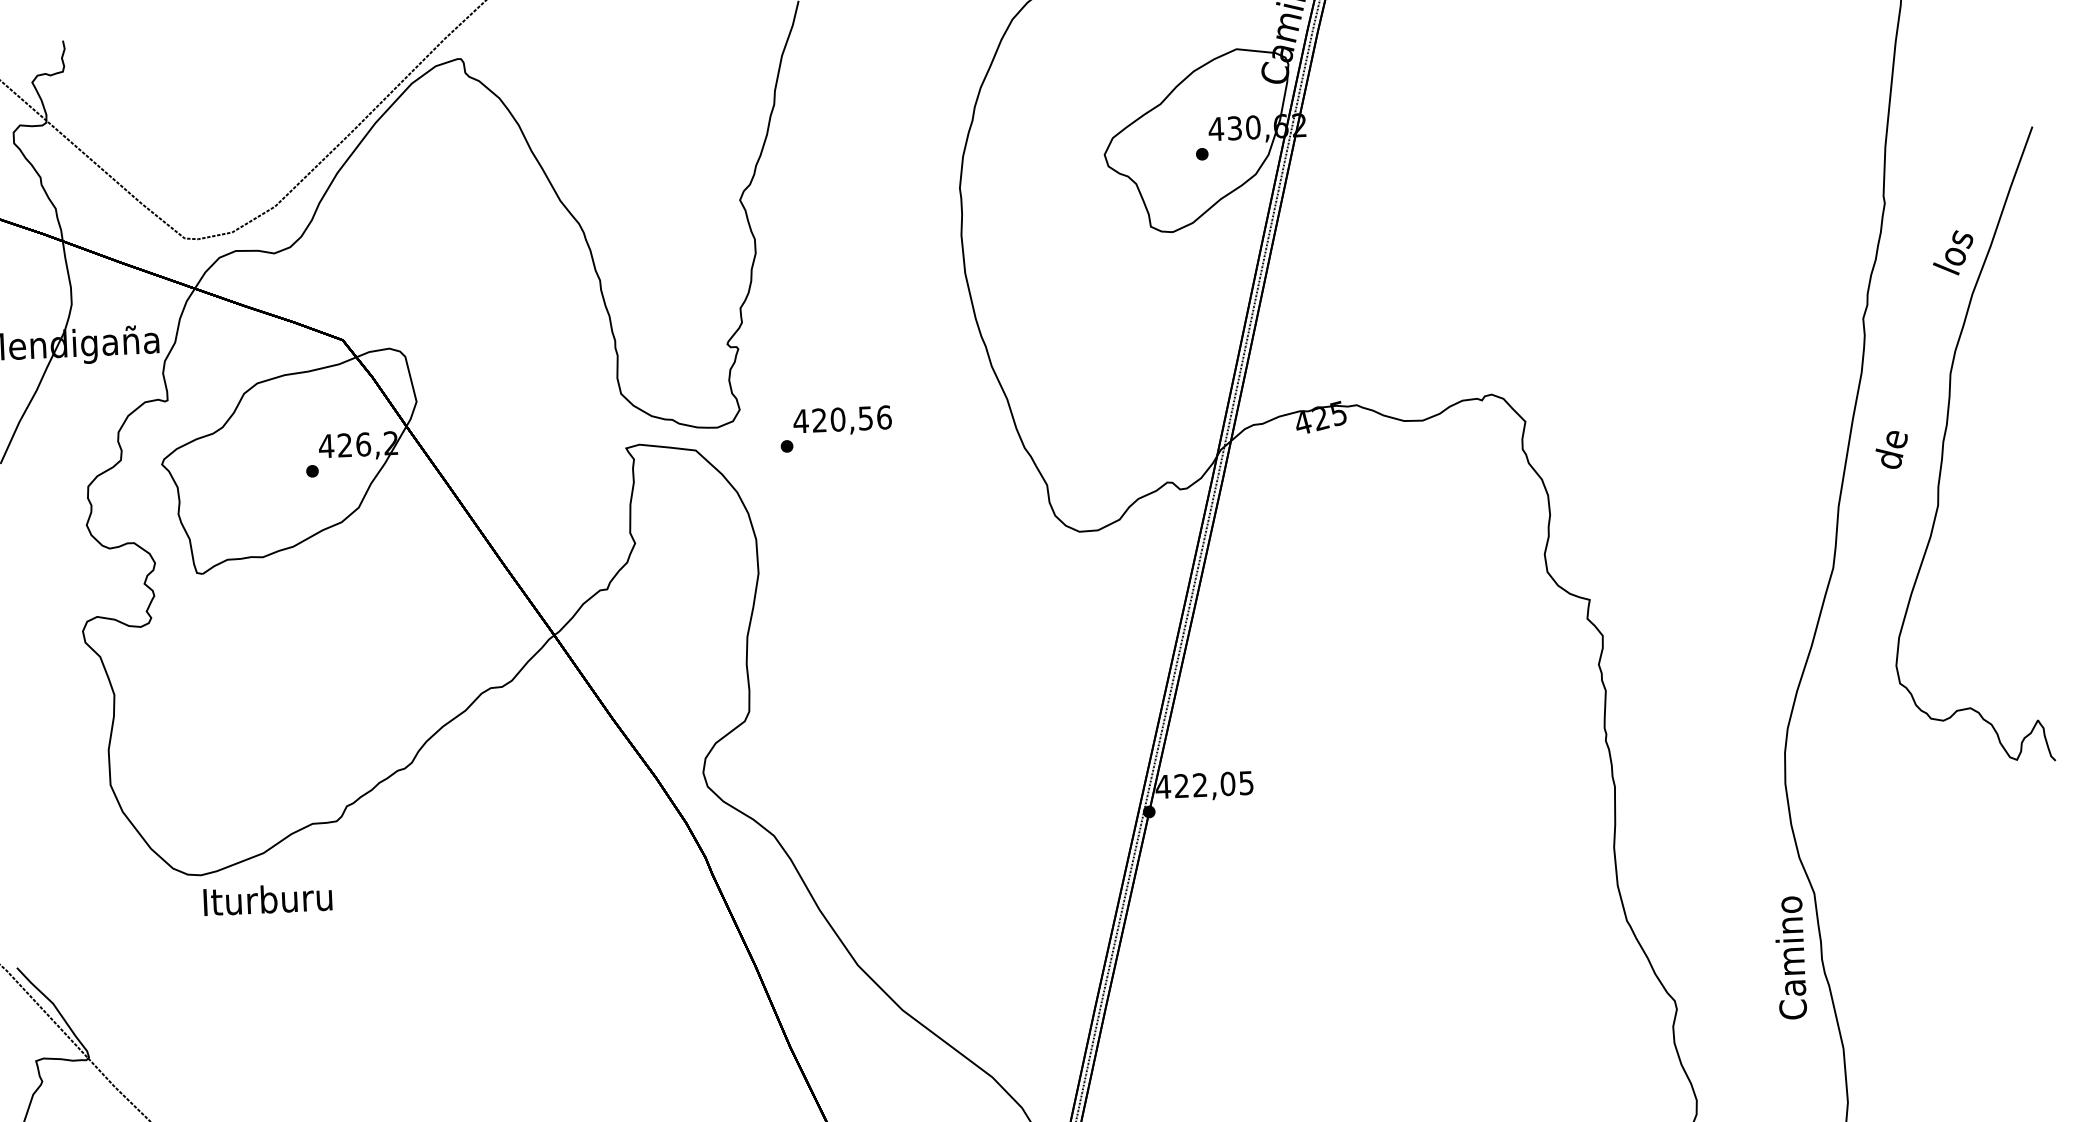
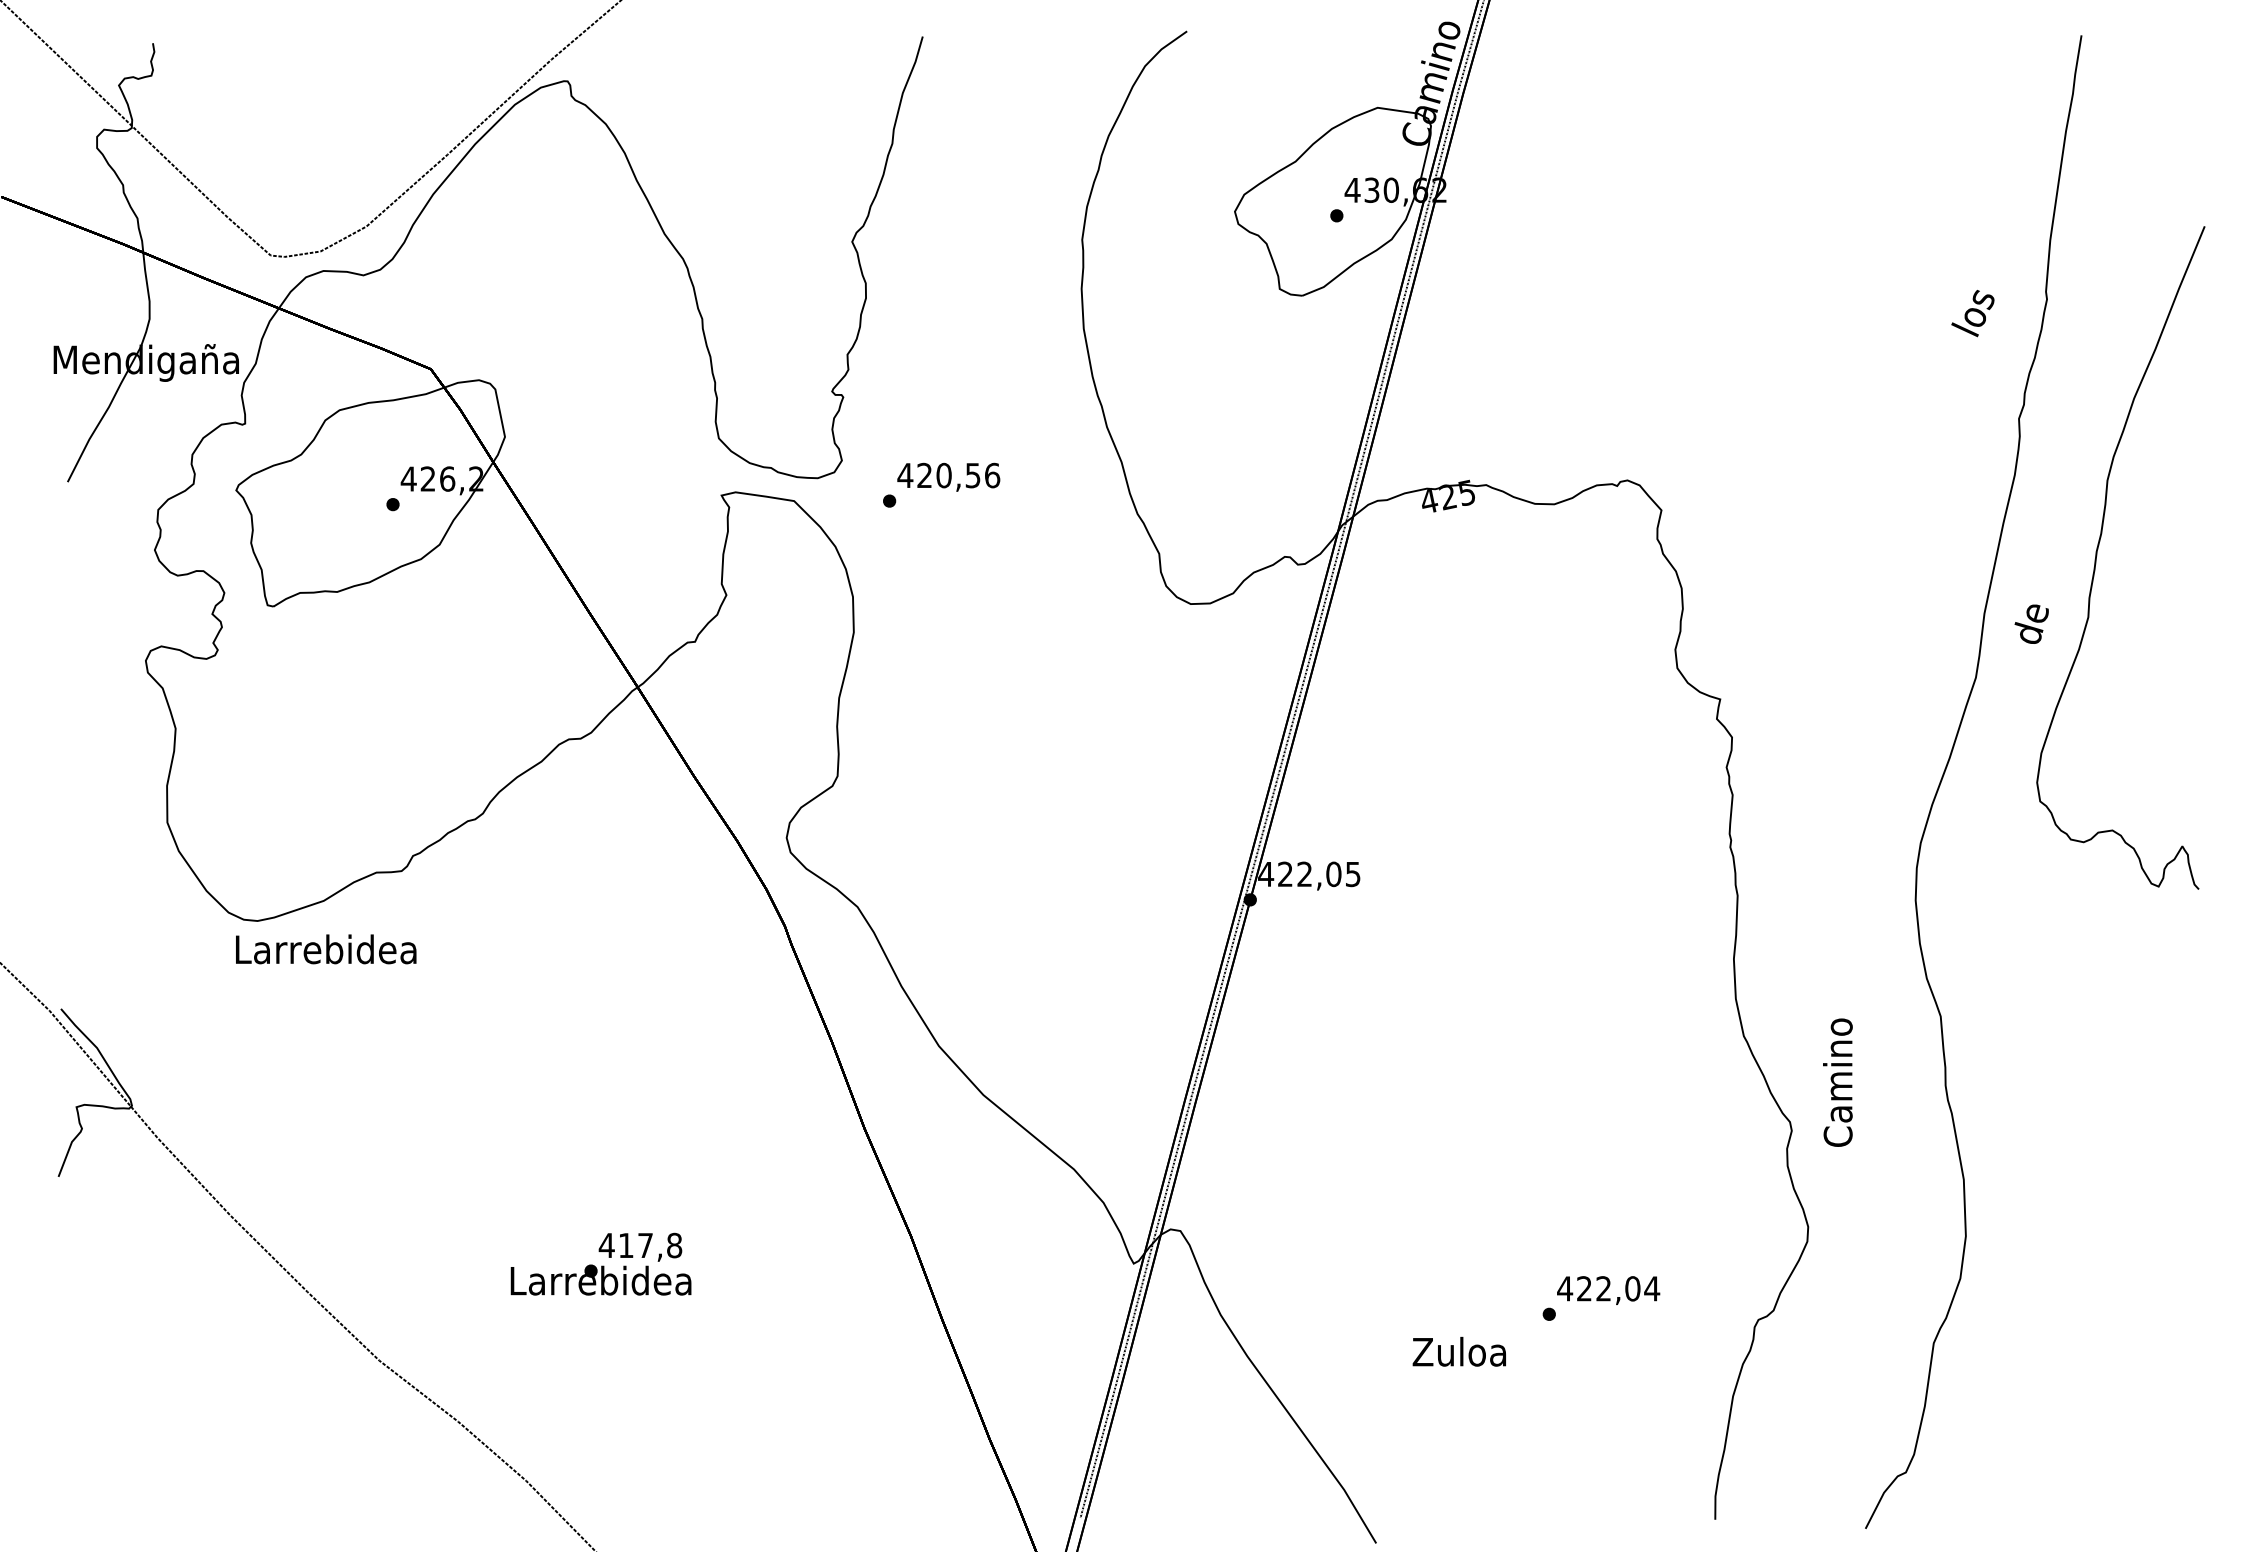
text: (1952, 253) -> (1972, 313), moved
text: (1891, 449) -> (2031, 623), moved
text: (268, 899) -> (326, 949), Iturburu -> Larrebidea
text: (1790, 957) -> (1837, 1082), moved

